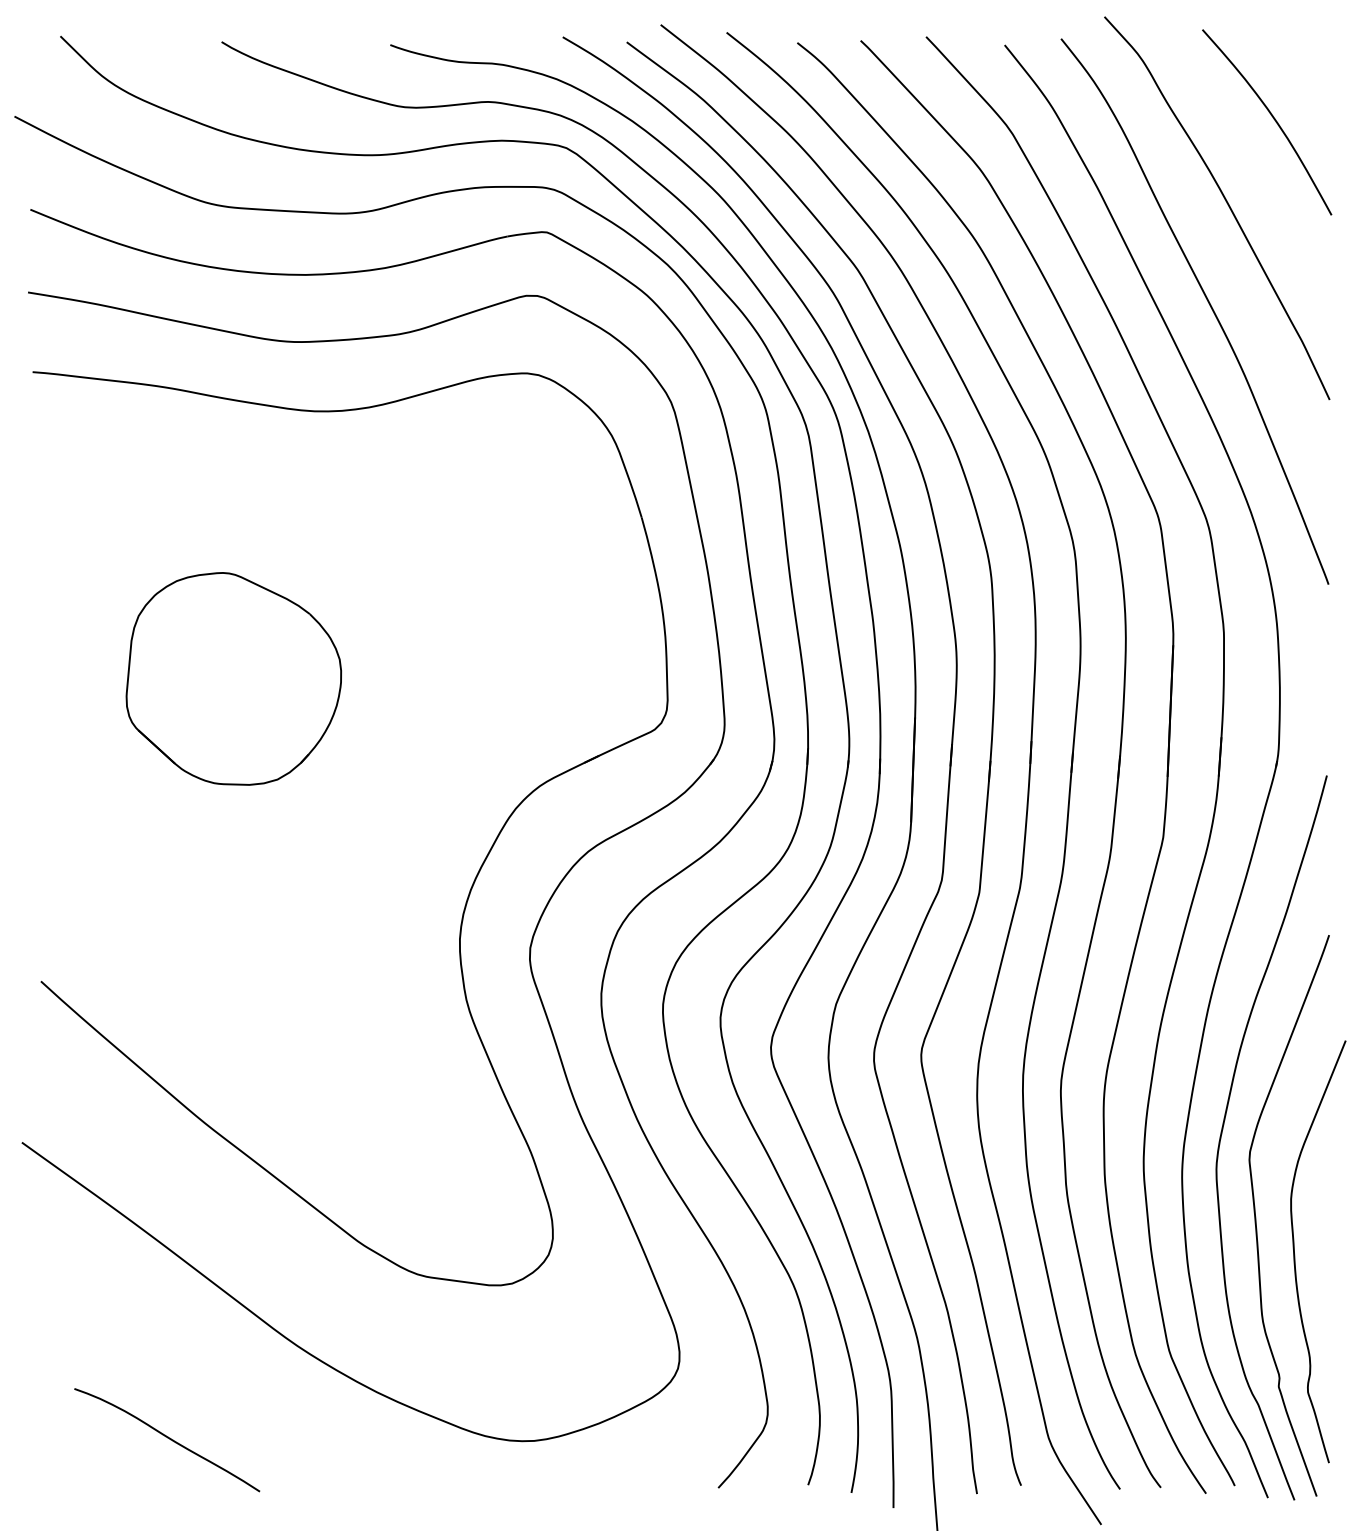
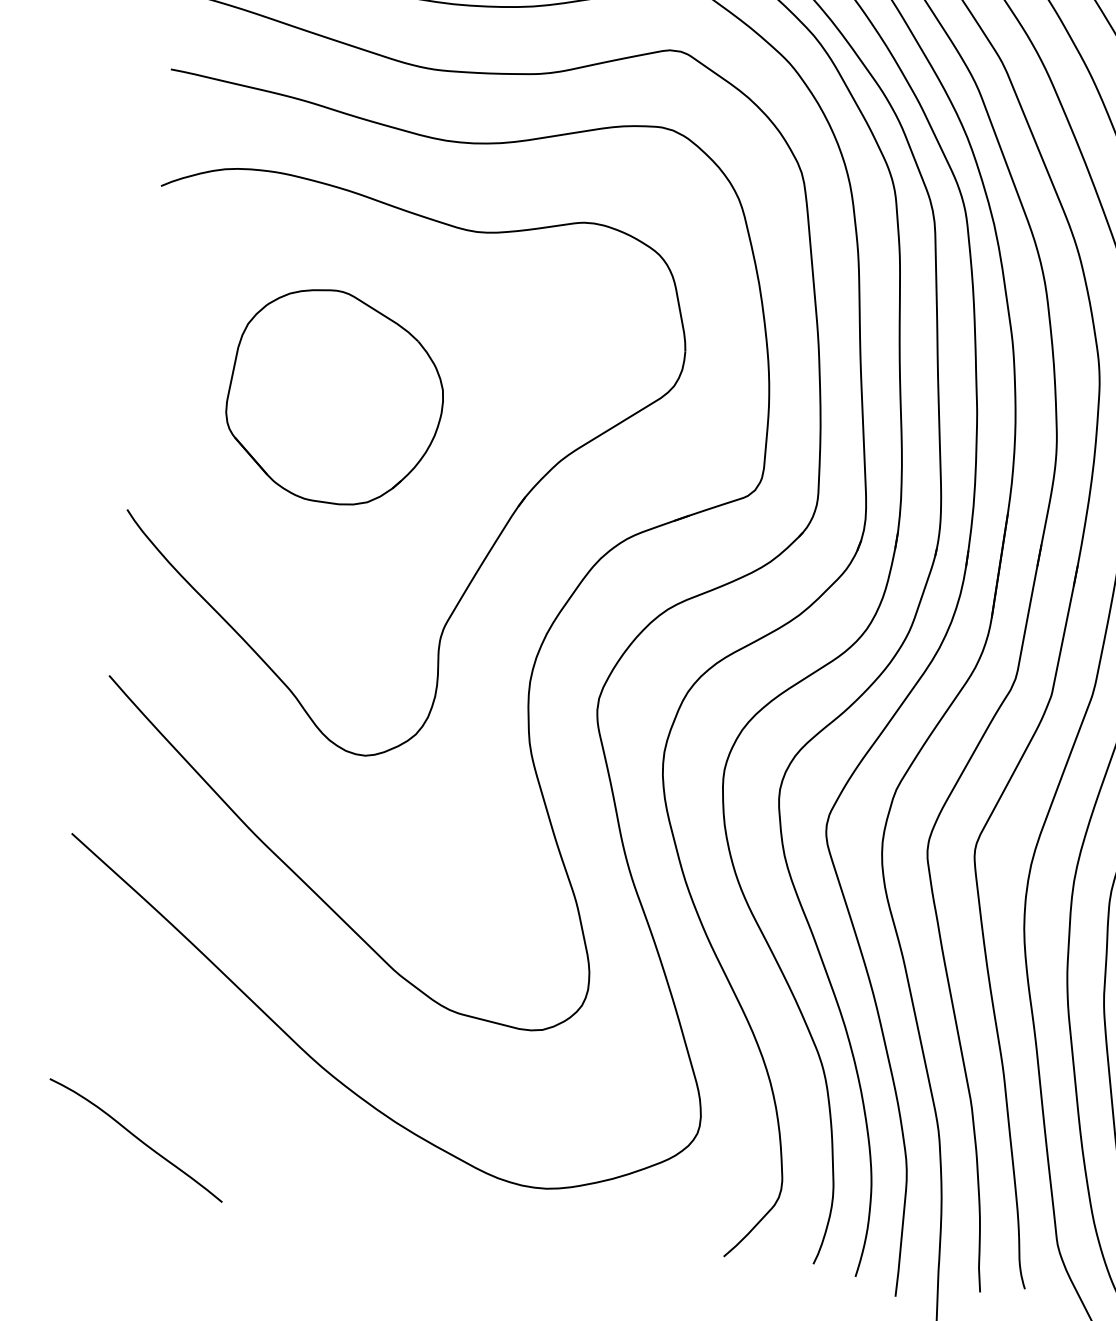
part: (410, 799) -> (497, 537), added
curve: (167, 1438) -> (136, 1138), moved

